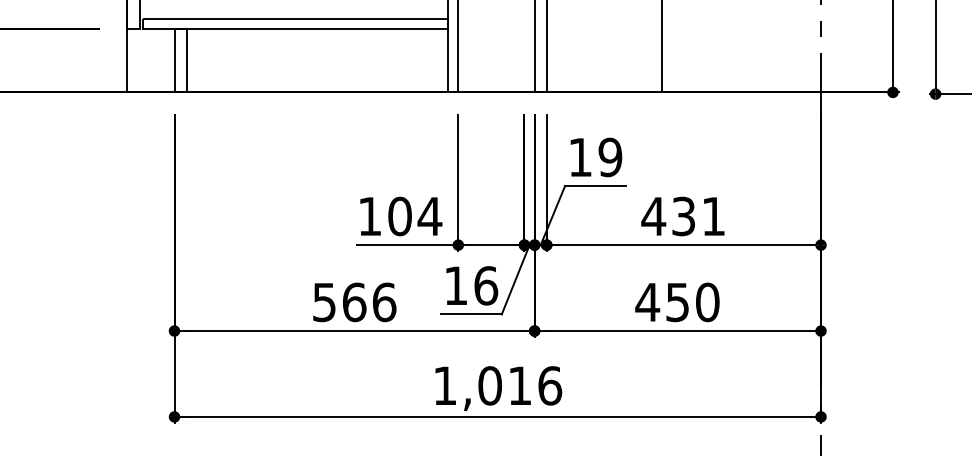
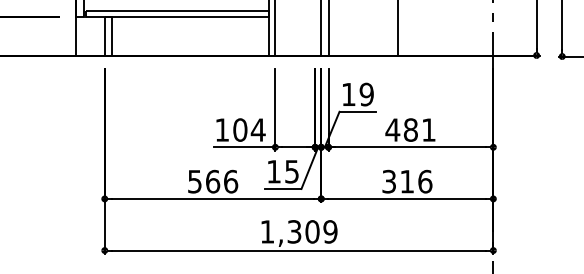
text: (683, 215) -> (410, 129), 431 -> 481
text: (486, 285) -> (292, 171), 16 -> 15
text: (676, 302) -> (406, 181), 450 -> 316
text: (520, 385) -> (312, 231), 1,016 -> 1,309

